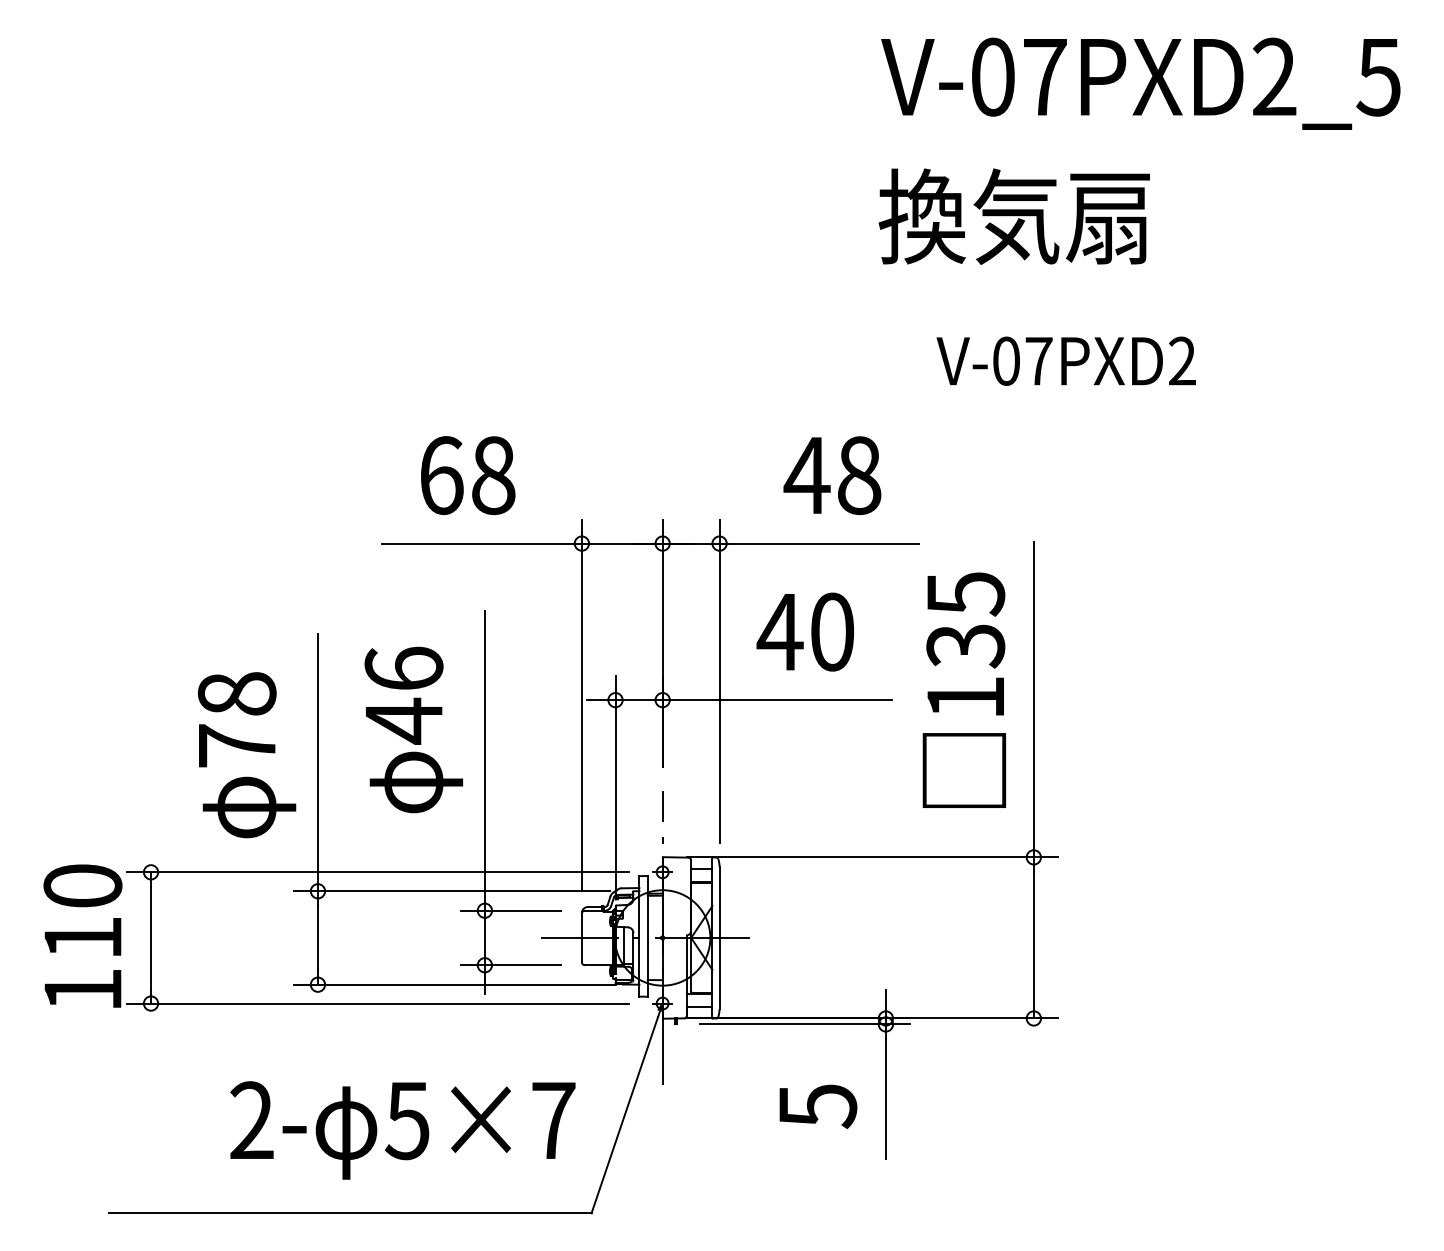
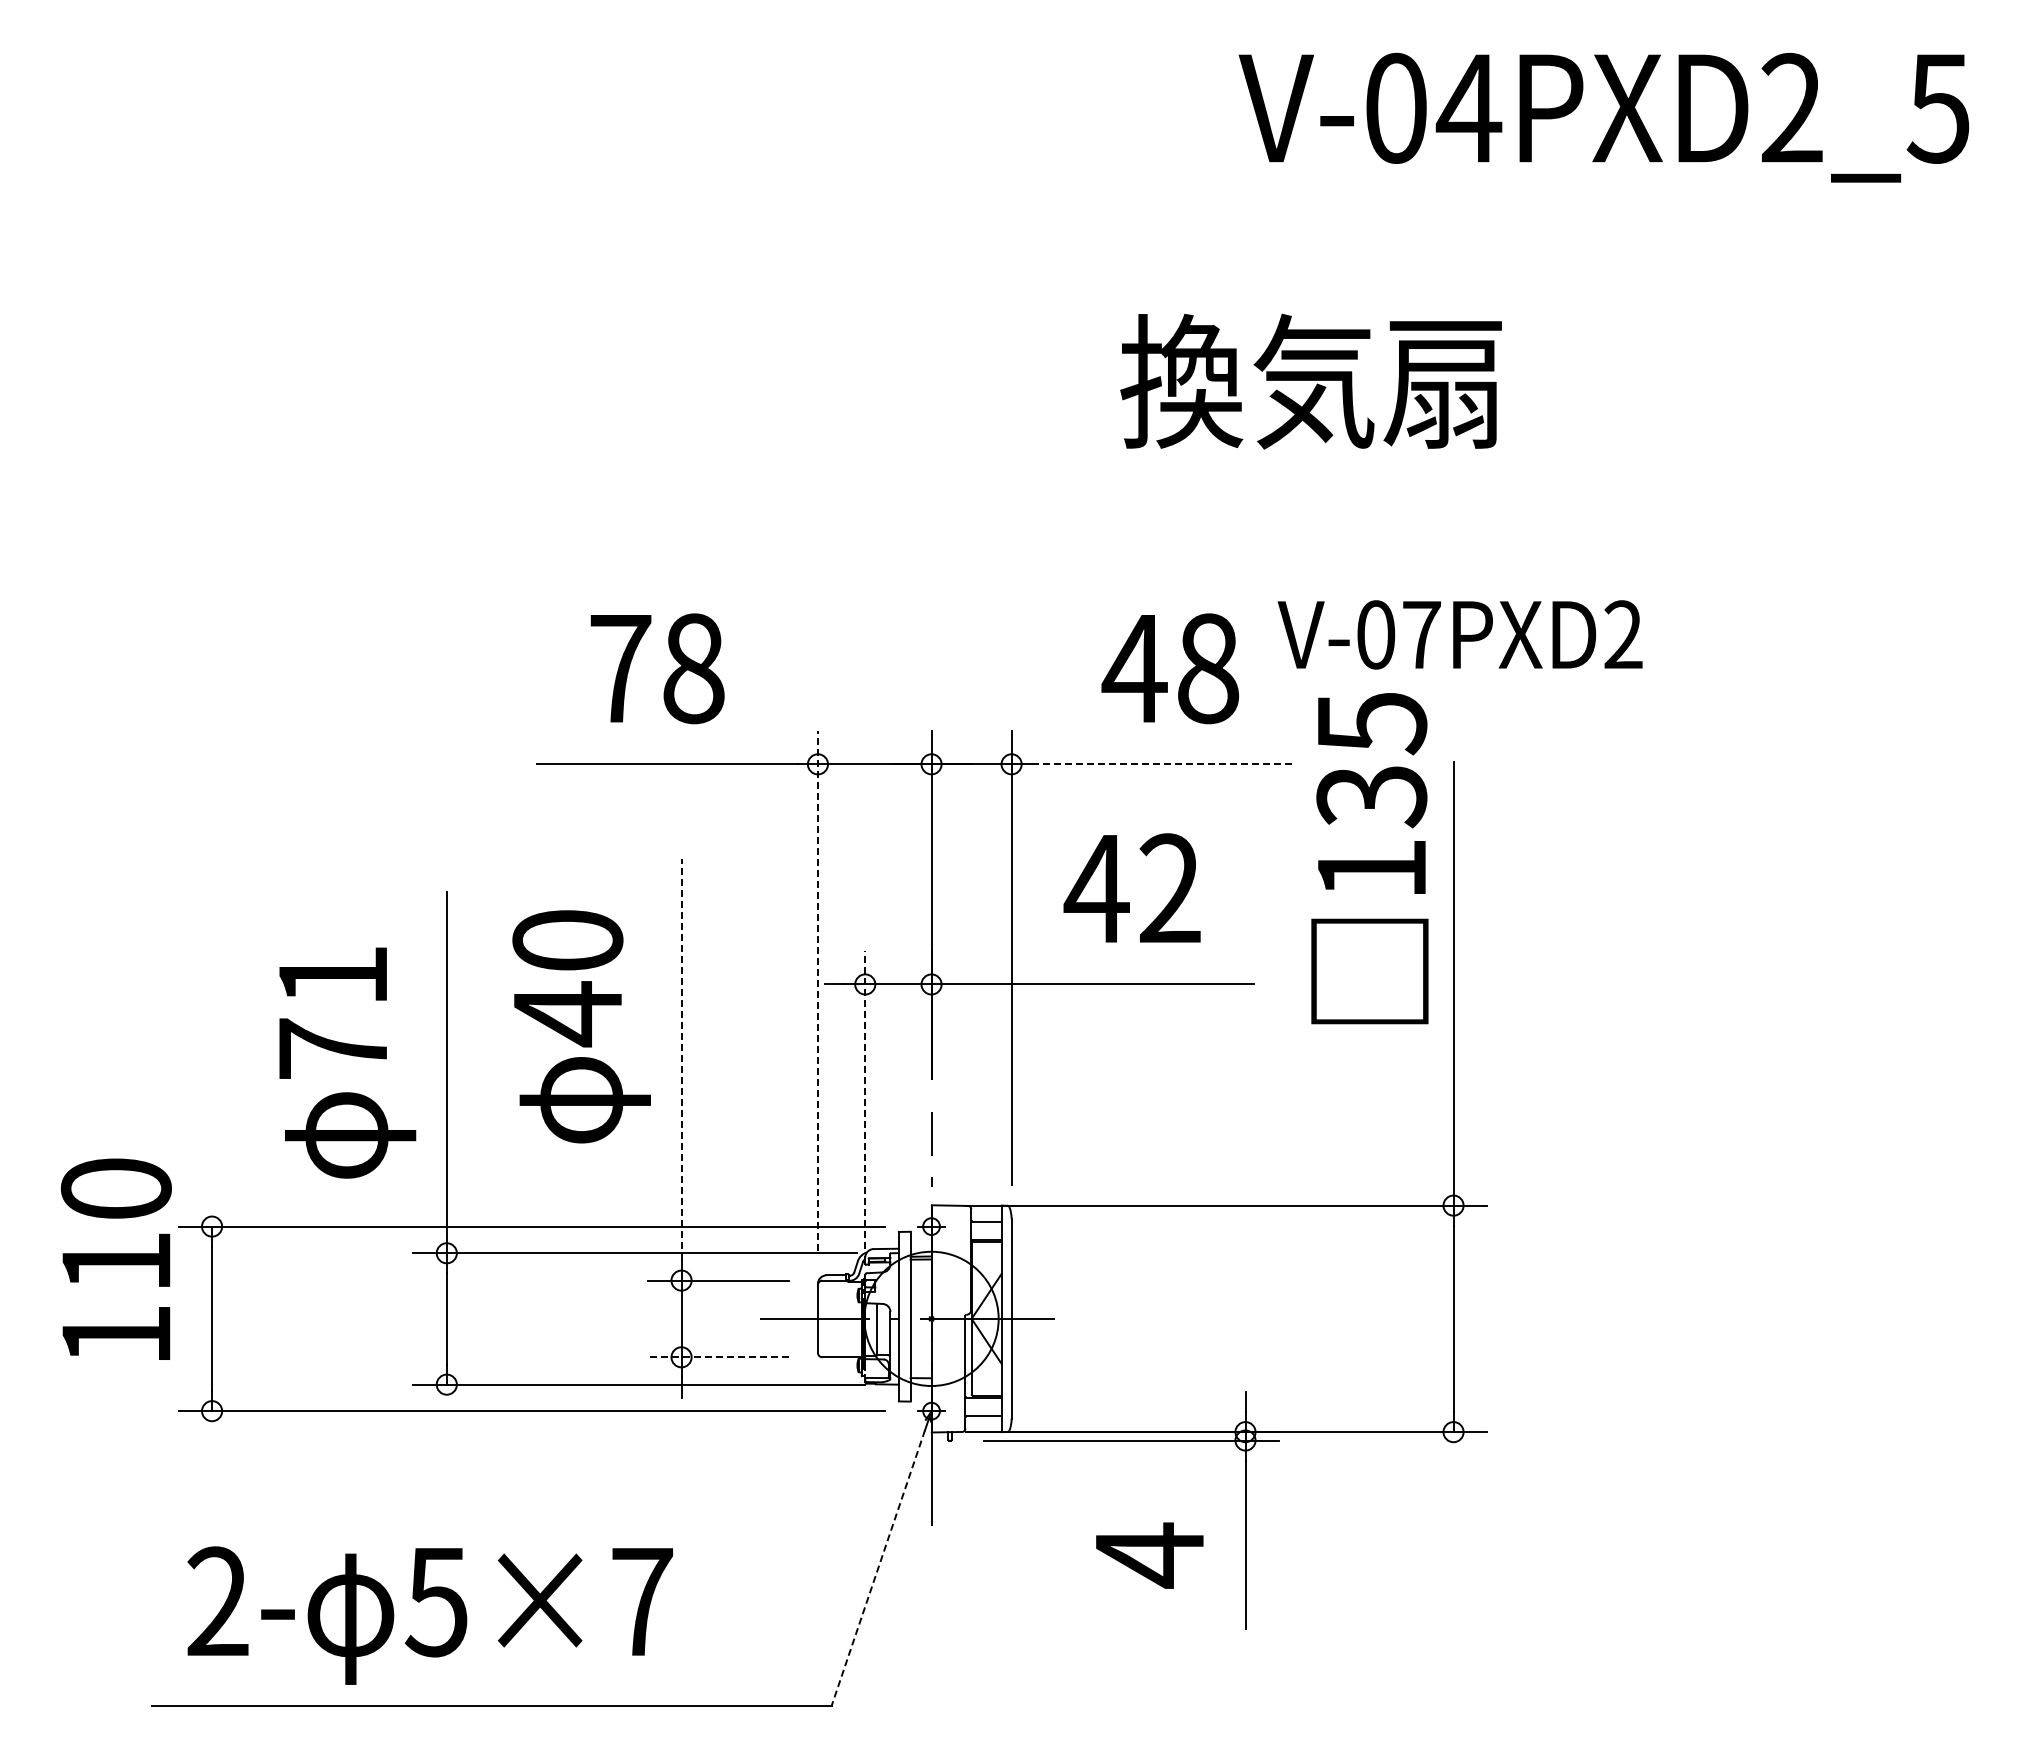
text: (1044, 77) -> (1468, 108), V-07PXD2_5 -> V-04PXD2_5
text: (1013, 216) -> (1310, 381), moved
text: (1065, 360) -> (1459, 634), moved
text: (441, 475) -> (620, 668), 68 -> 78
line: (826, 543) -> (1162, 764), solid -> dashed
text: (831, 631) -> (1169, 888), 40 -> 42
text: (403, 668) -> (567, 939), 46 -> 40
text: (964, 690) -> (1369, 858), moved
text: (237, 693) -> (333, 975), 78 -> 71
line: (581, 704) -> (817, 990), solid -> dashed
line: (484, 753) -> (681, 1059), solid -> dashed
line: (615, 781) -> (865, 1099), solid -> dashed
text: (82, 935) -> (115, 1258), moved
line: (510, 965) -> (717, 1357), solid -> dashed
text: (818, 1106) -> (1150, 1555), 5 -> 4
line: (624, 1115) -> (878, 1568), solid -> dashed
text: (402, 1130) -> (429, 1615), moved

